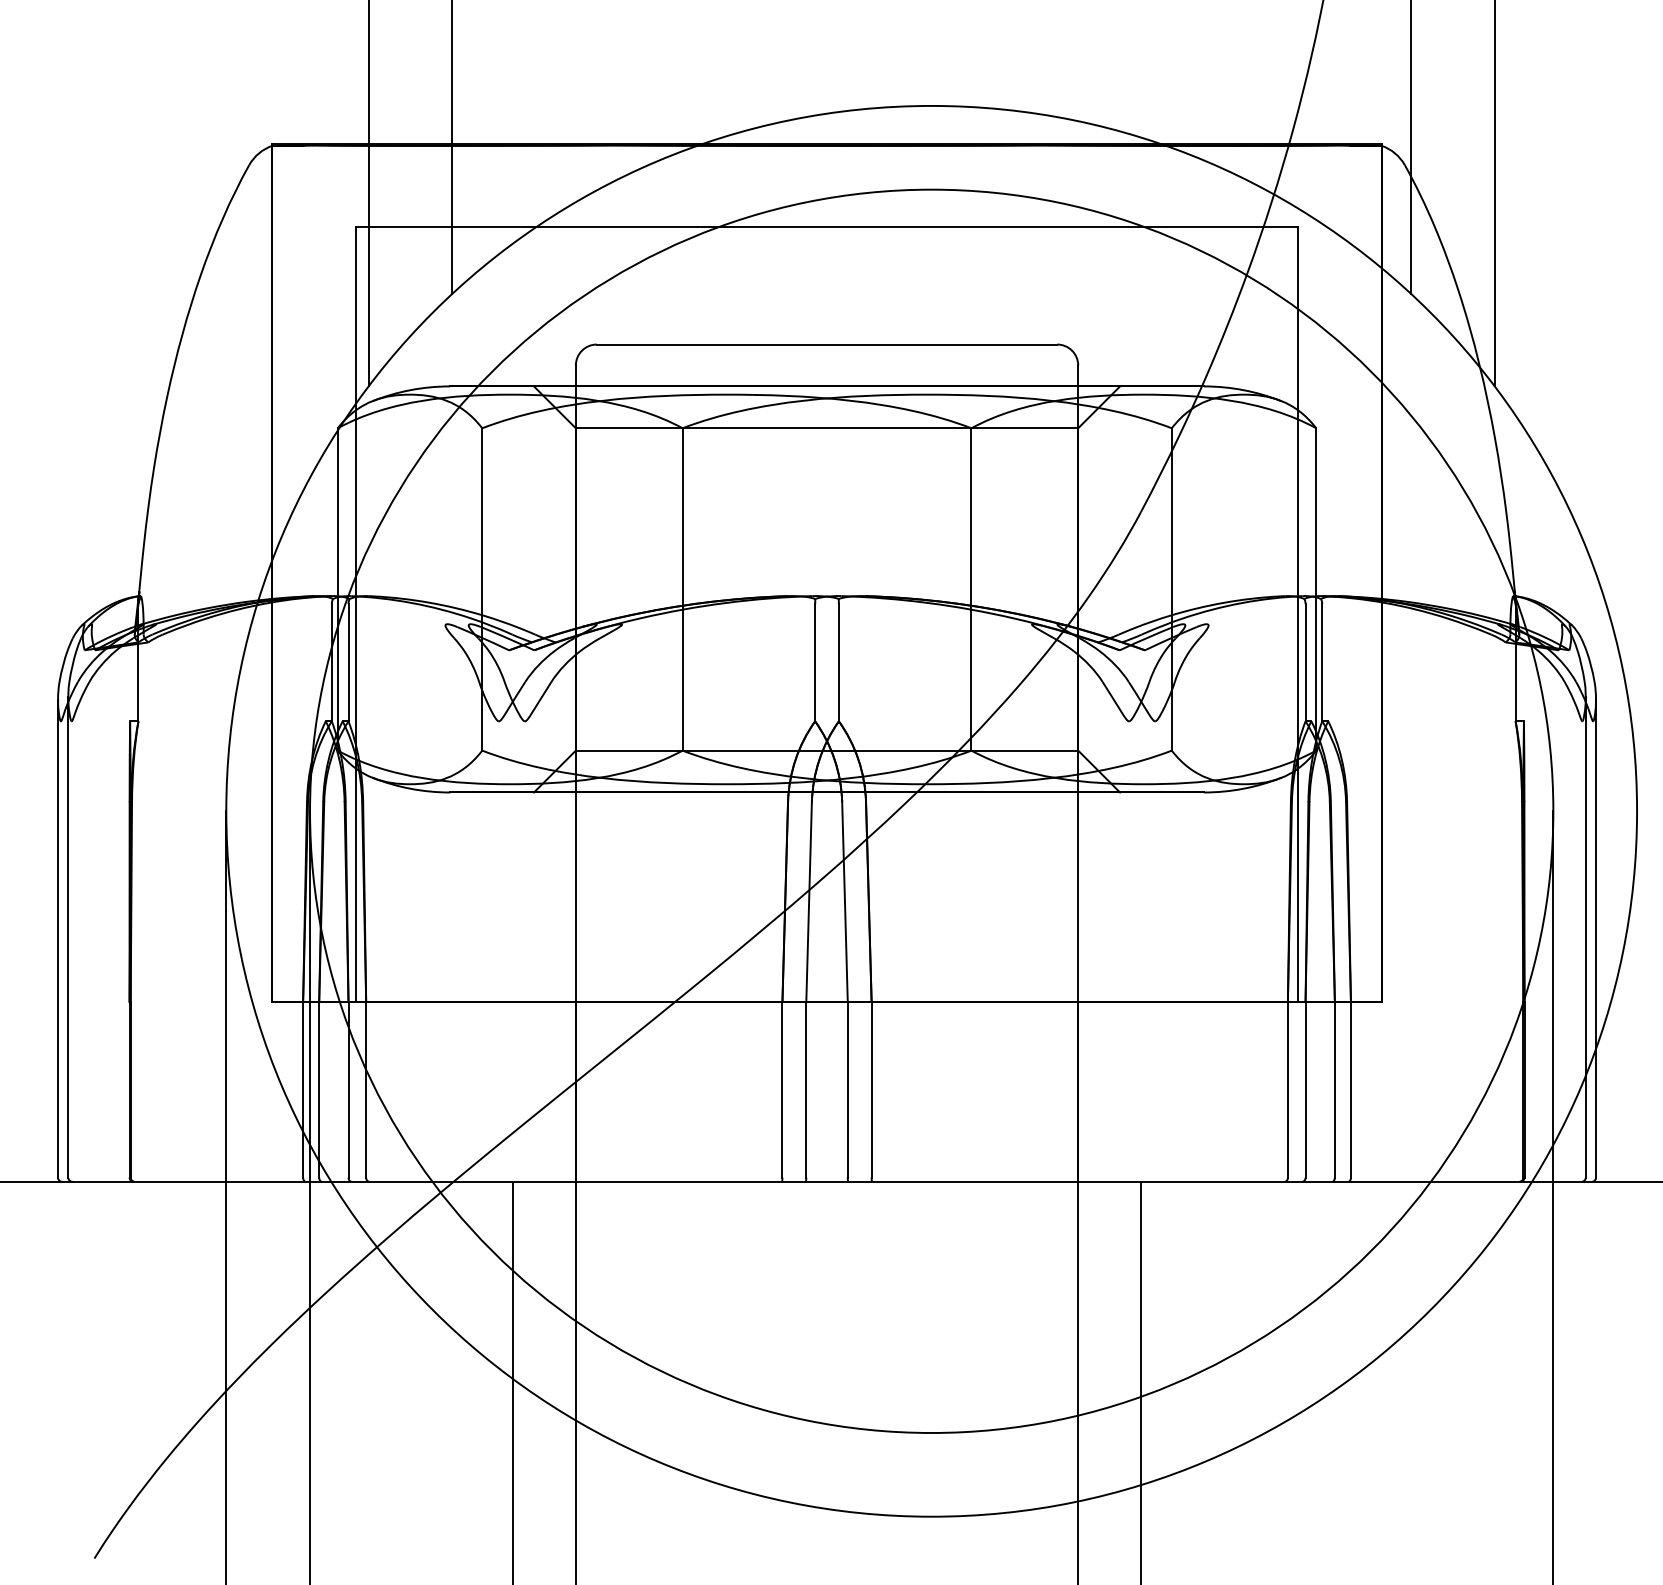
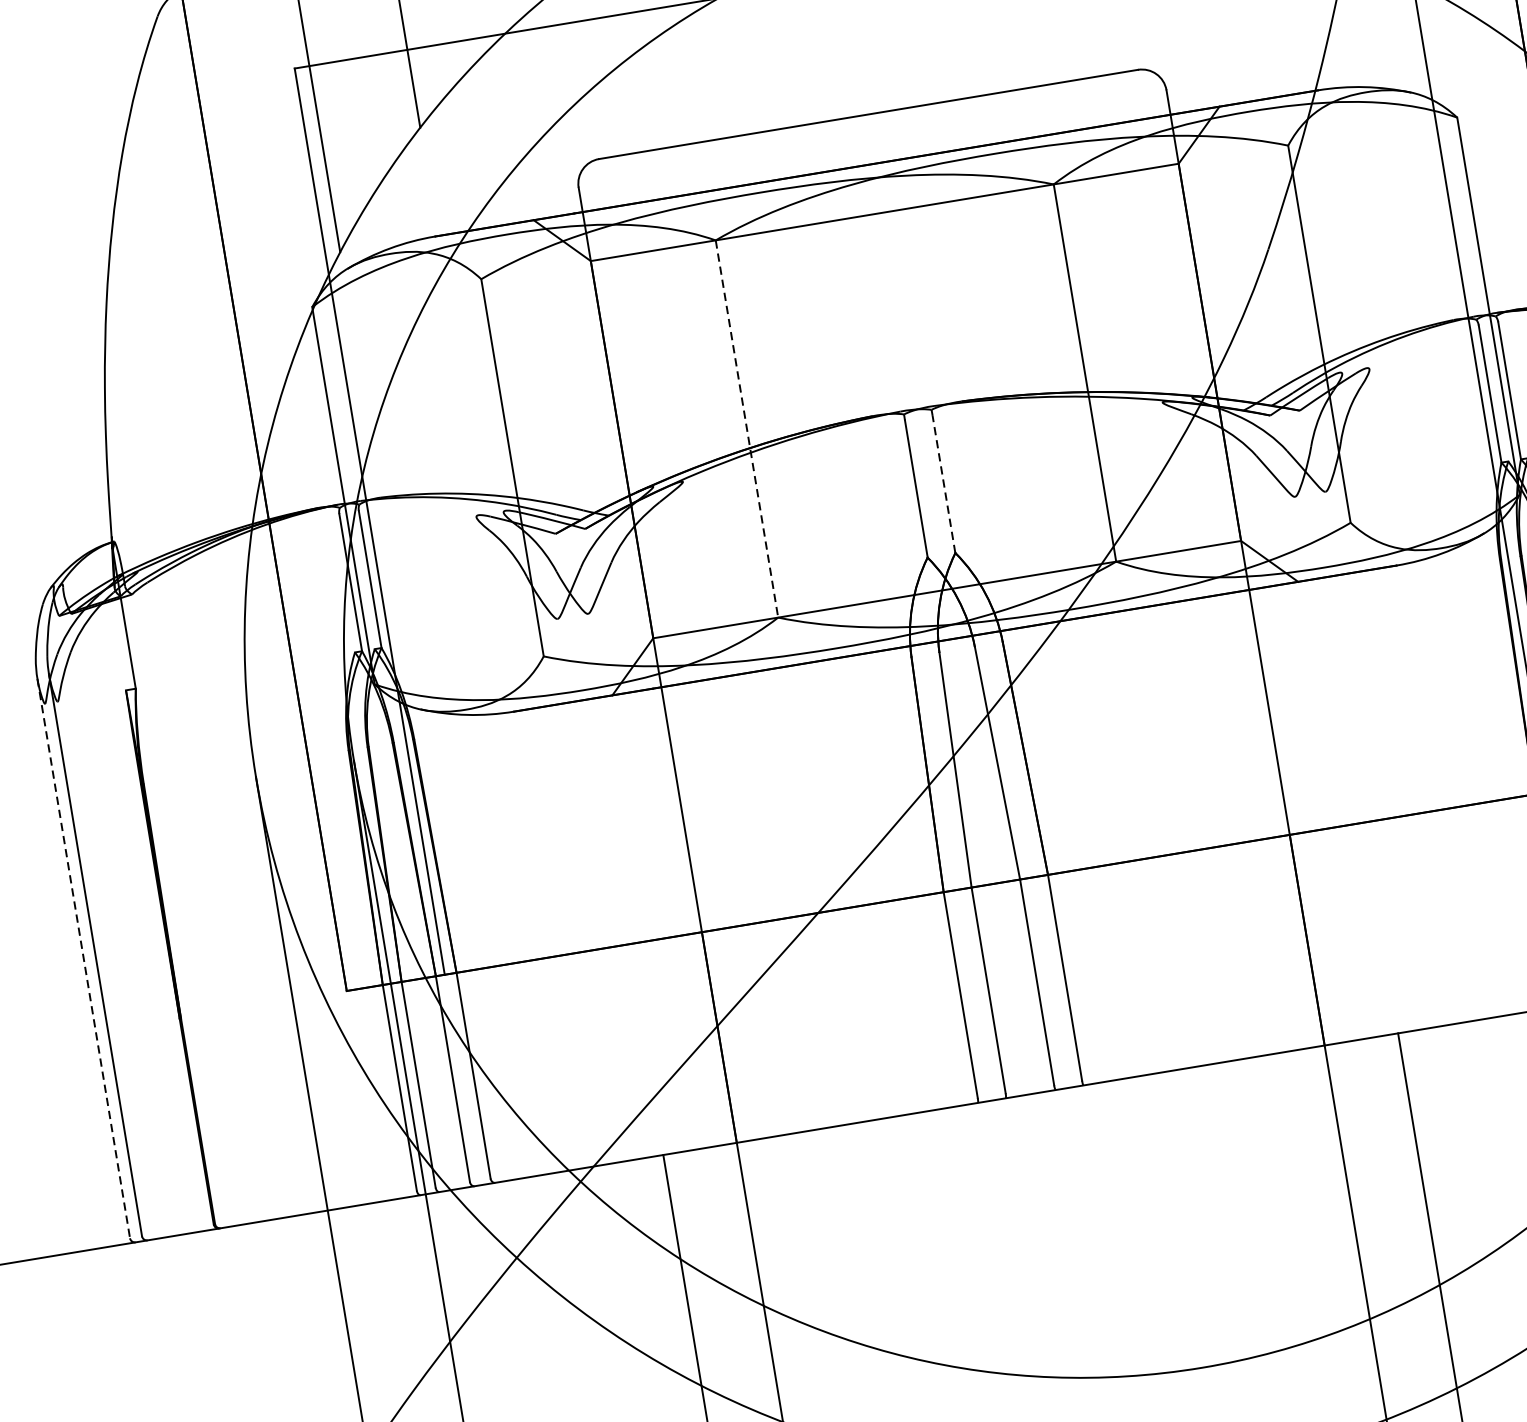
line: (682, 589) -> (746, 429), solid -> dashed
line: (838, 662) -> (943, 484), solid -> dashed
line: (58, 939) -> (84, 959), solid -> dashed

